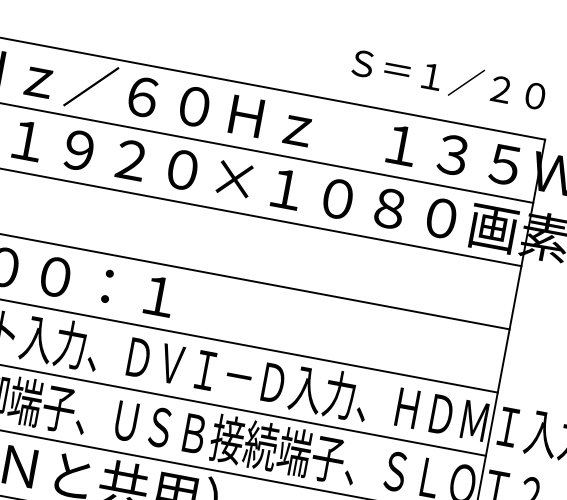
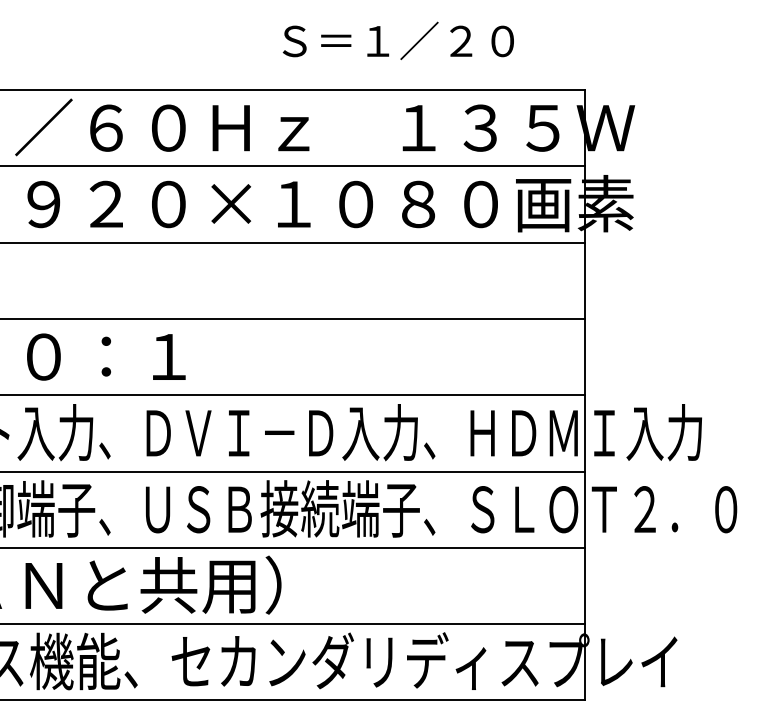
text: (448, 79) -> (397, 40), moved

